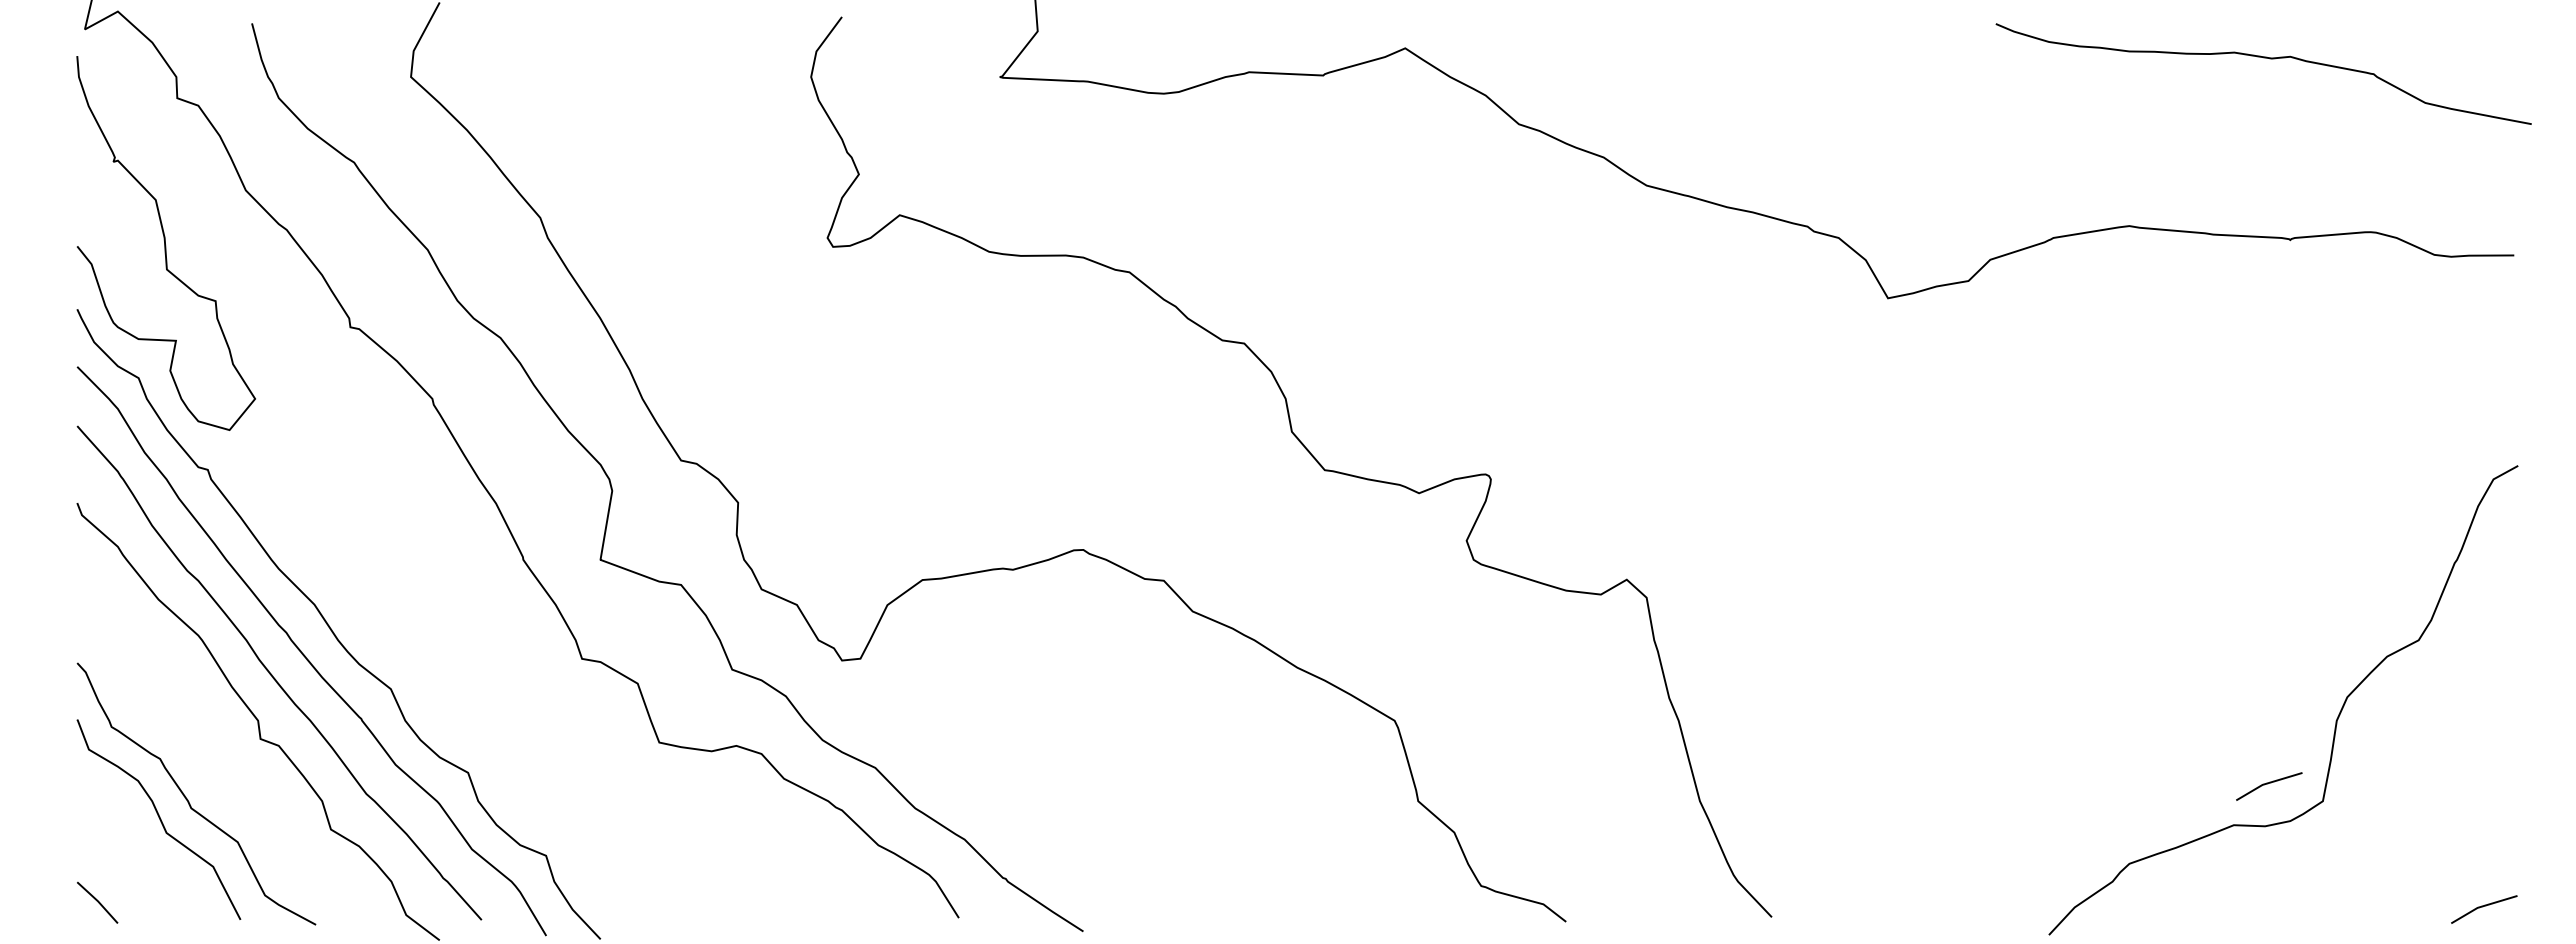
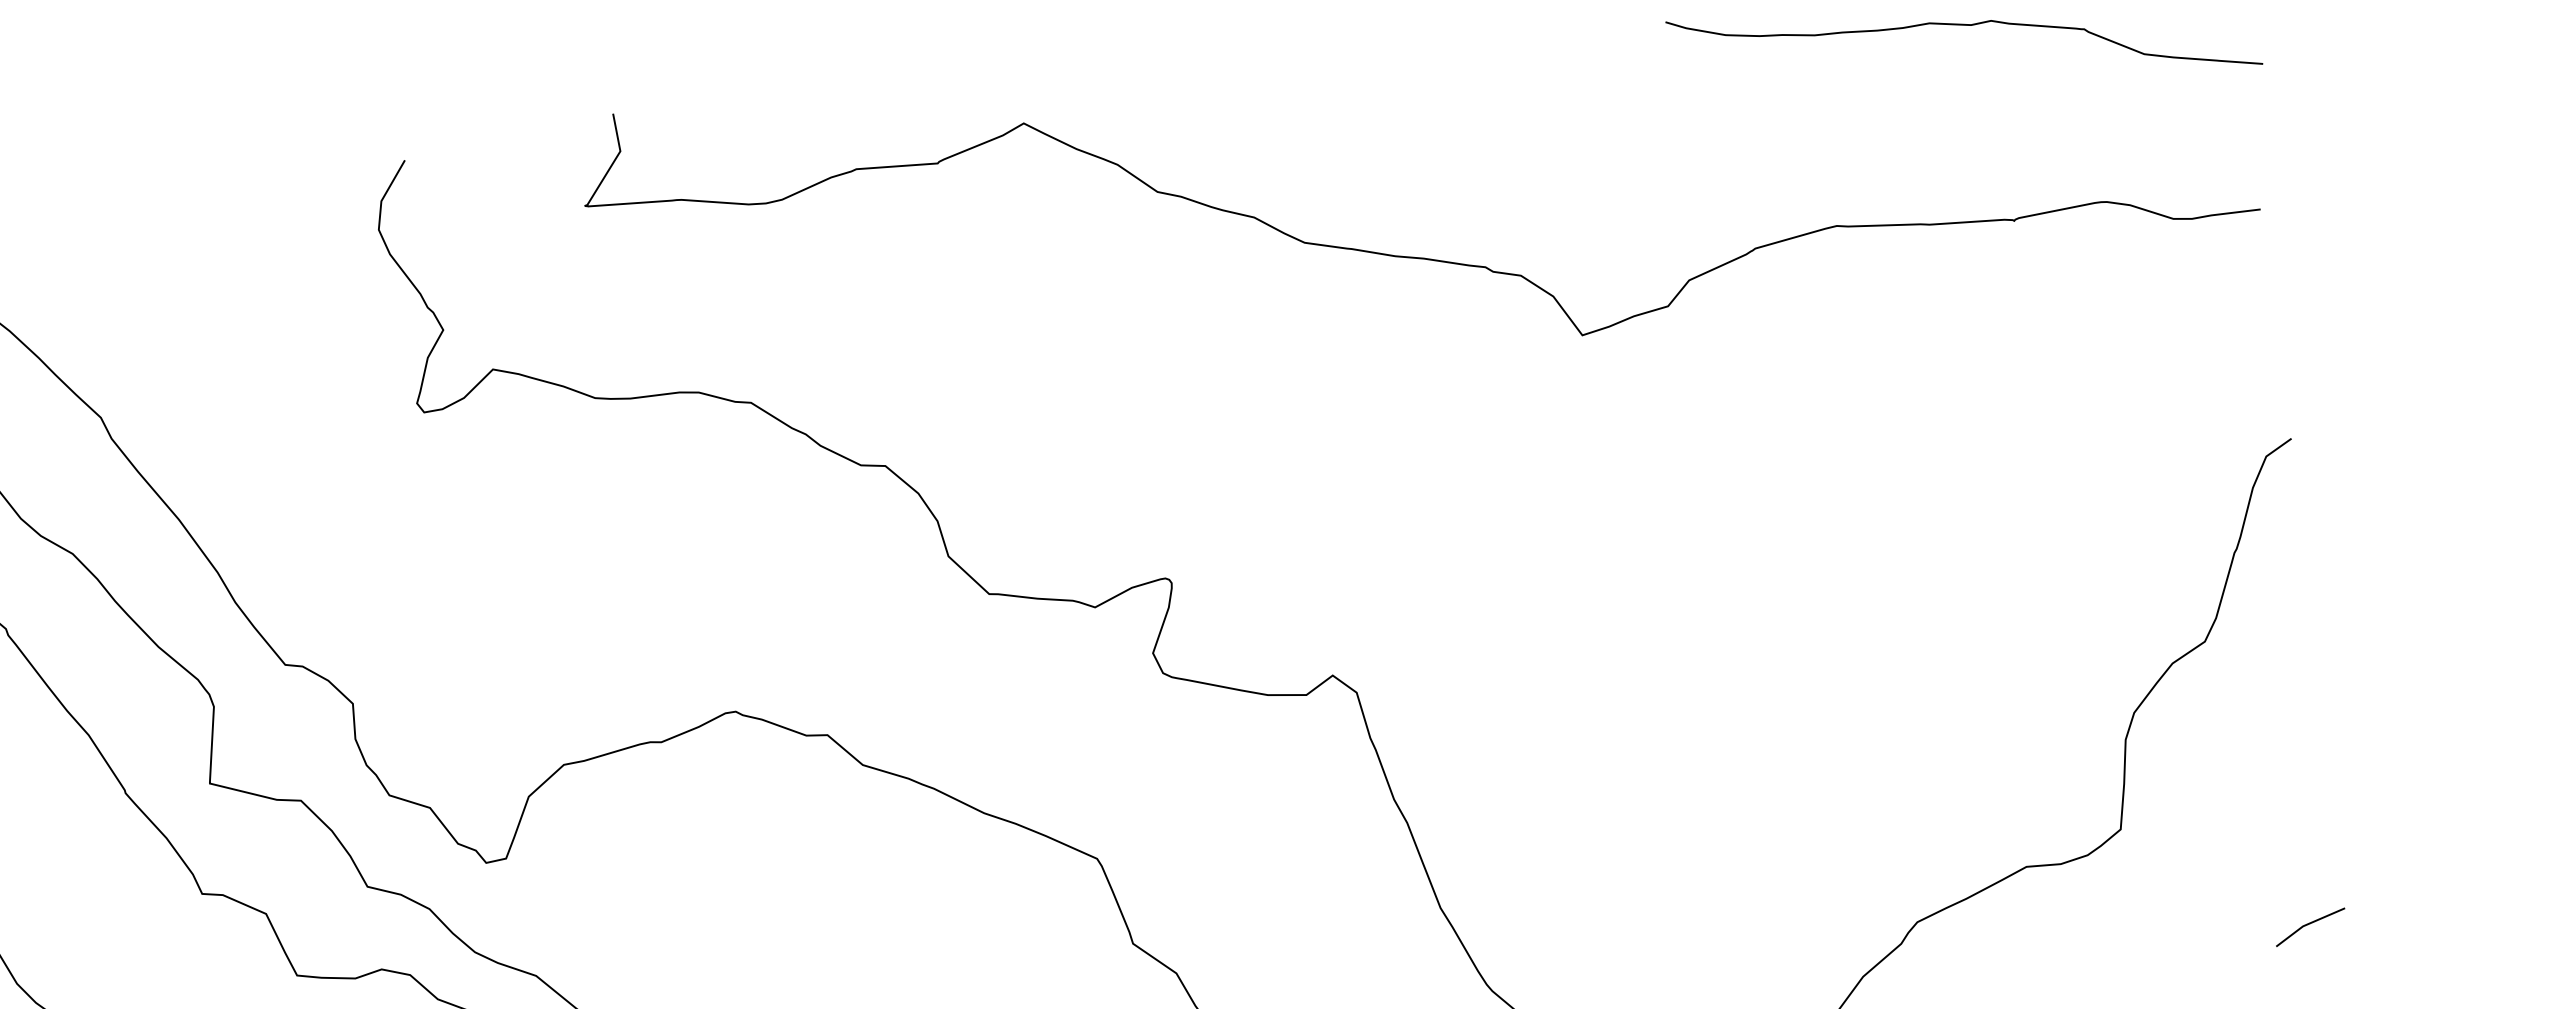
line: (2268, 784) -> (2059, 818), removed

